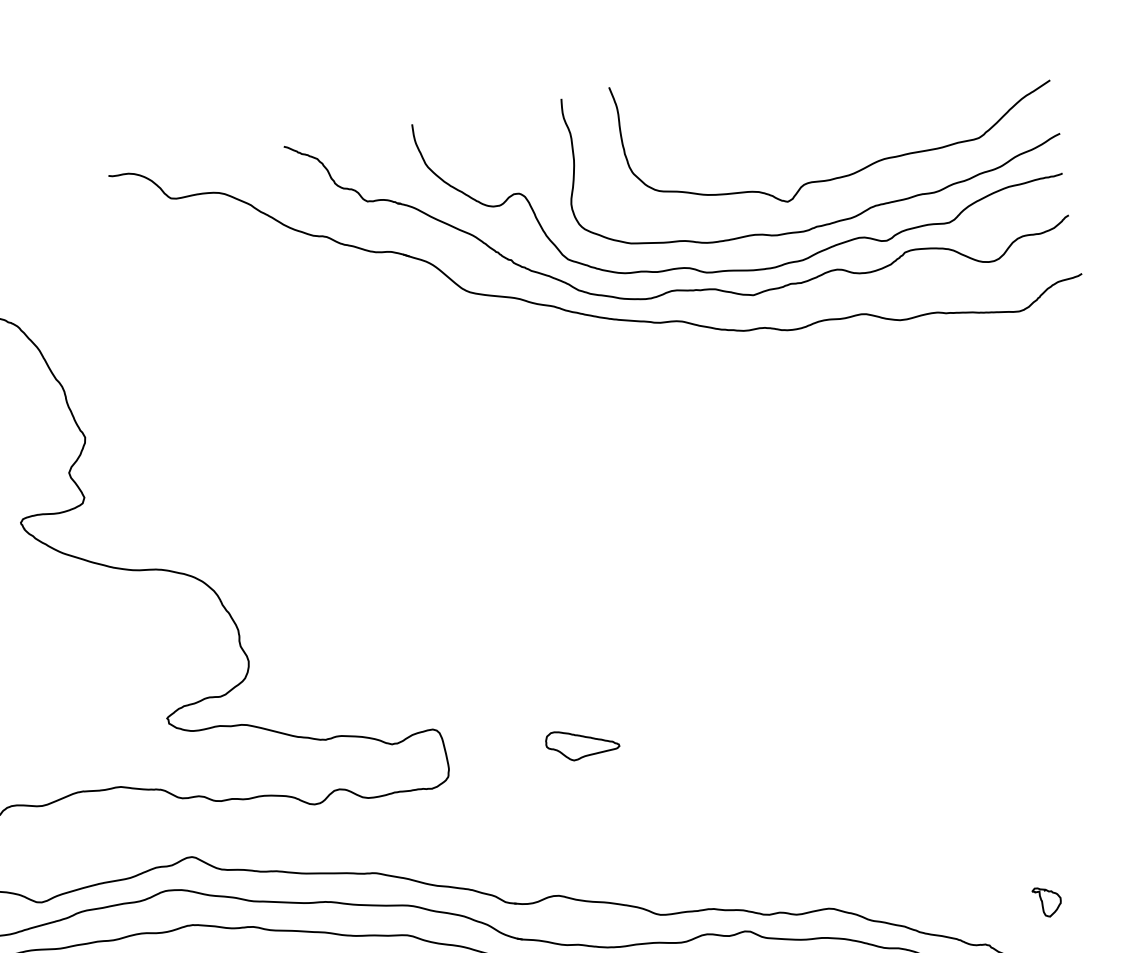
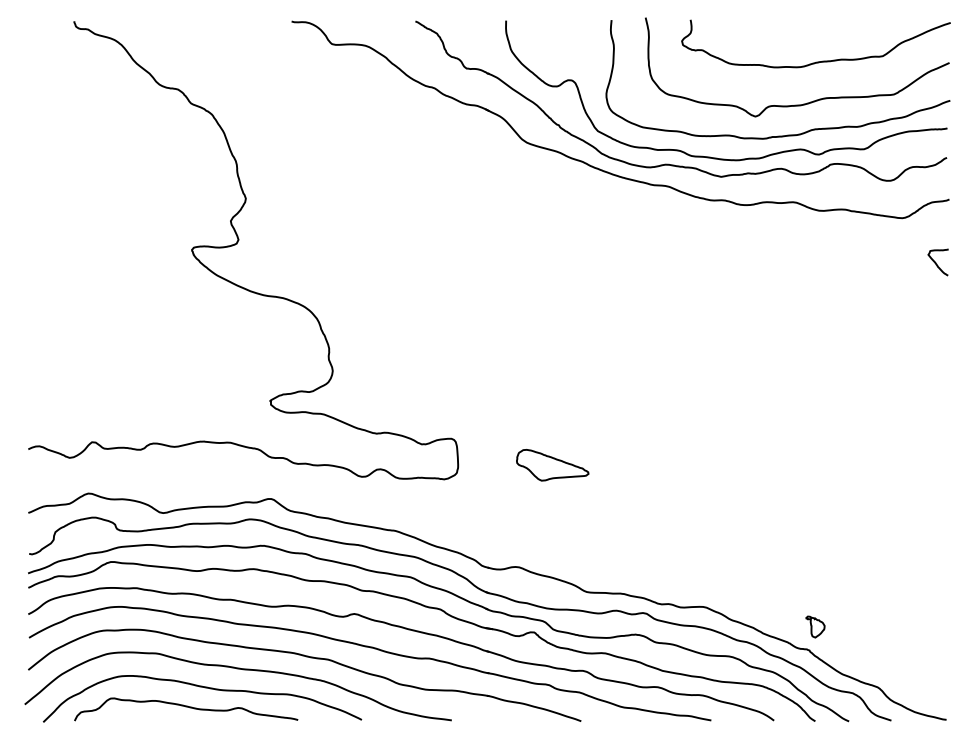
curve: (861, 109) -> (816, 61), added
curve: (1078, 366) -> (936, 262), added
part: (582, 743) -> (552, 465), size x1.43
part: (1047, 900) -> (815, 626), moved

